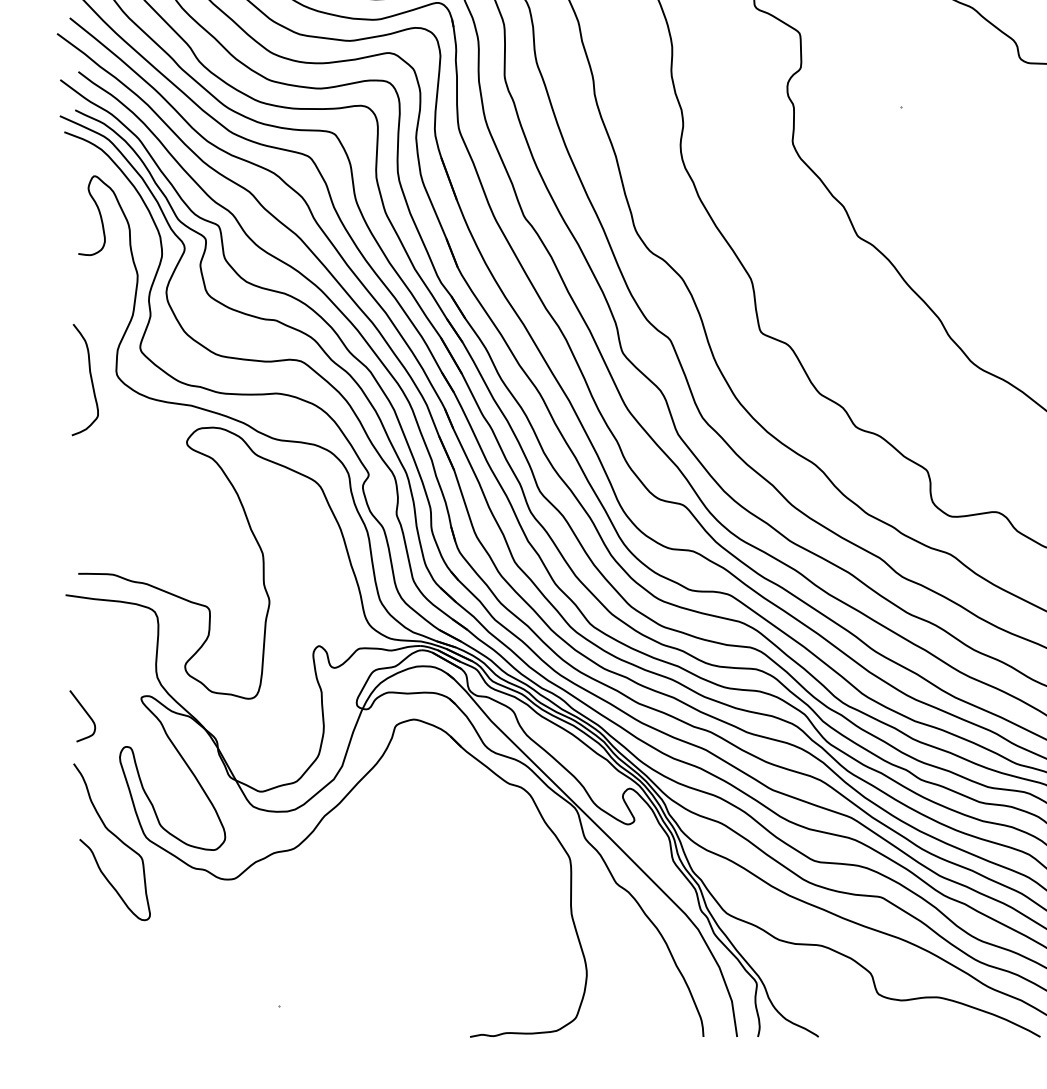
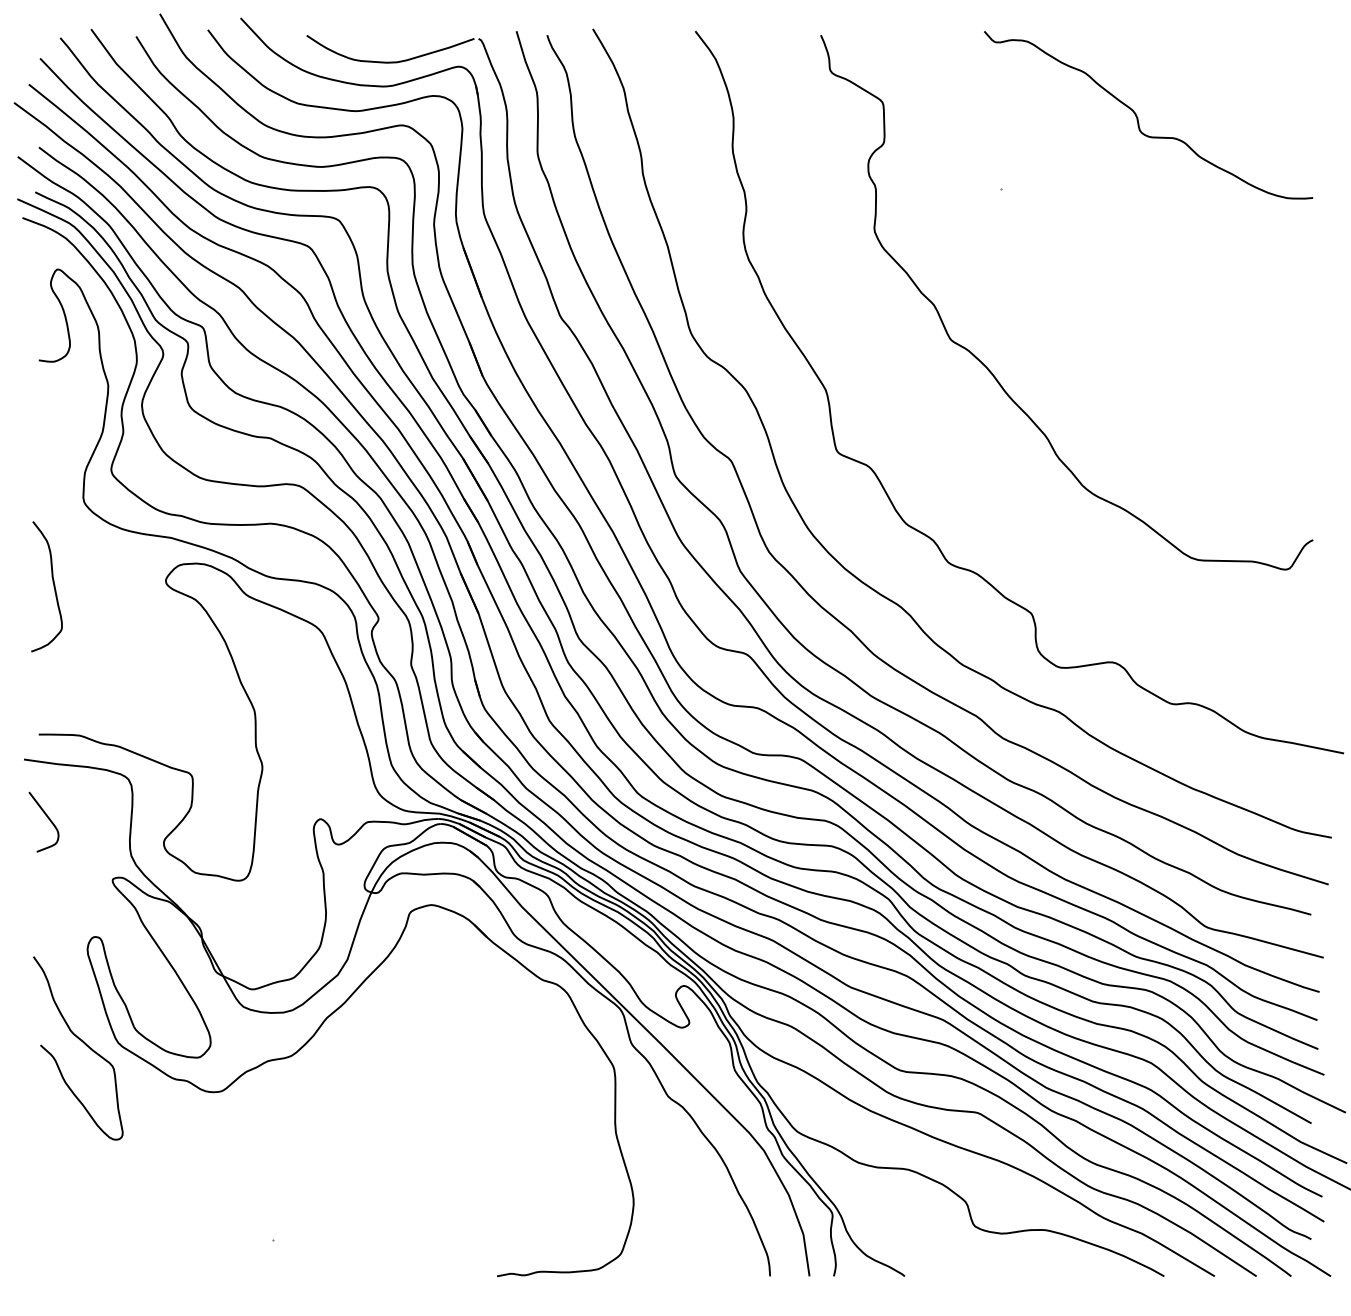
curve: (90, 379) -> (53, 586), moved
curve: (85, 713) -> (47, 818), moved

